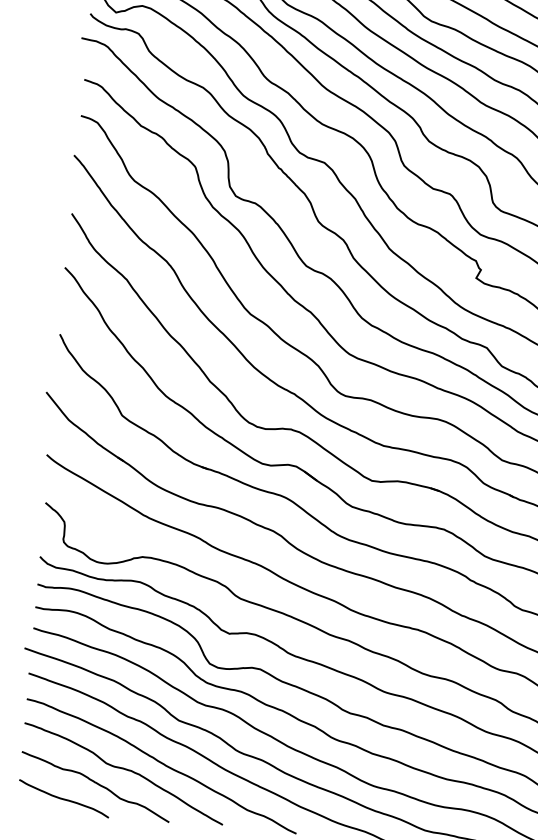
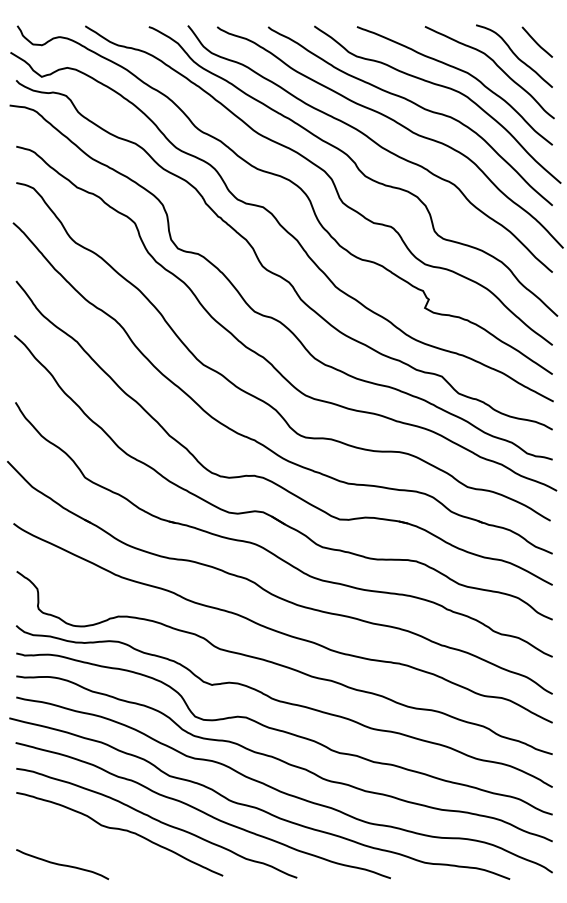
curve: (97, 784) -> (94, 847), removed

